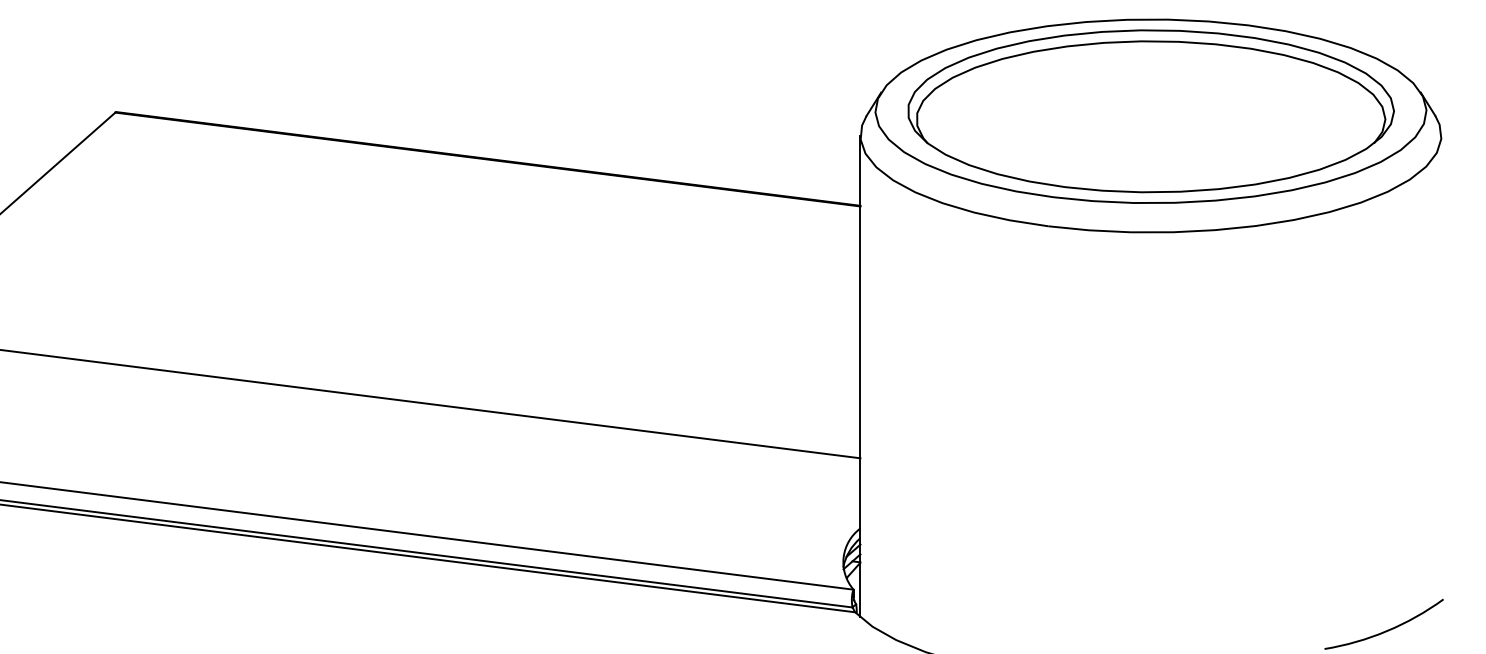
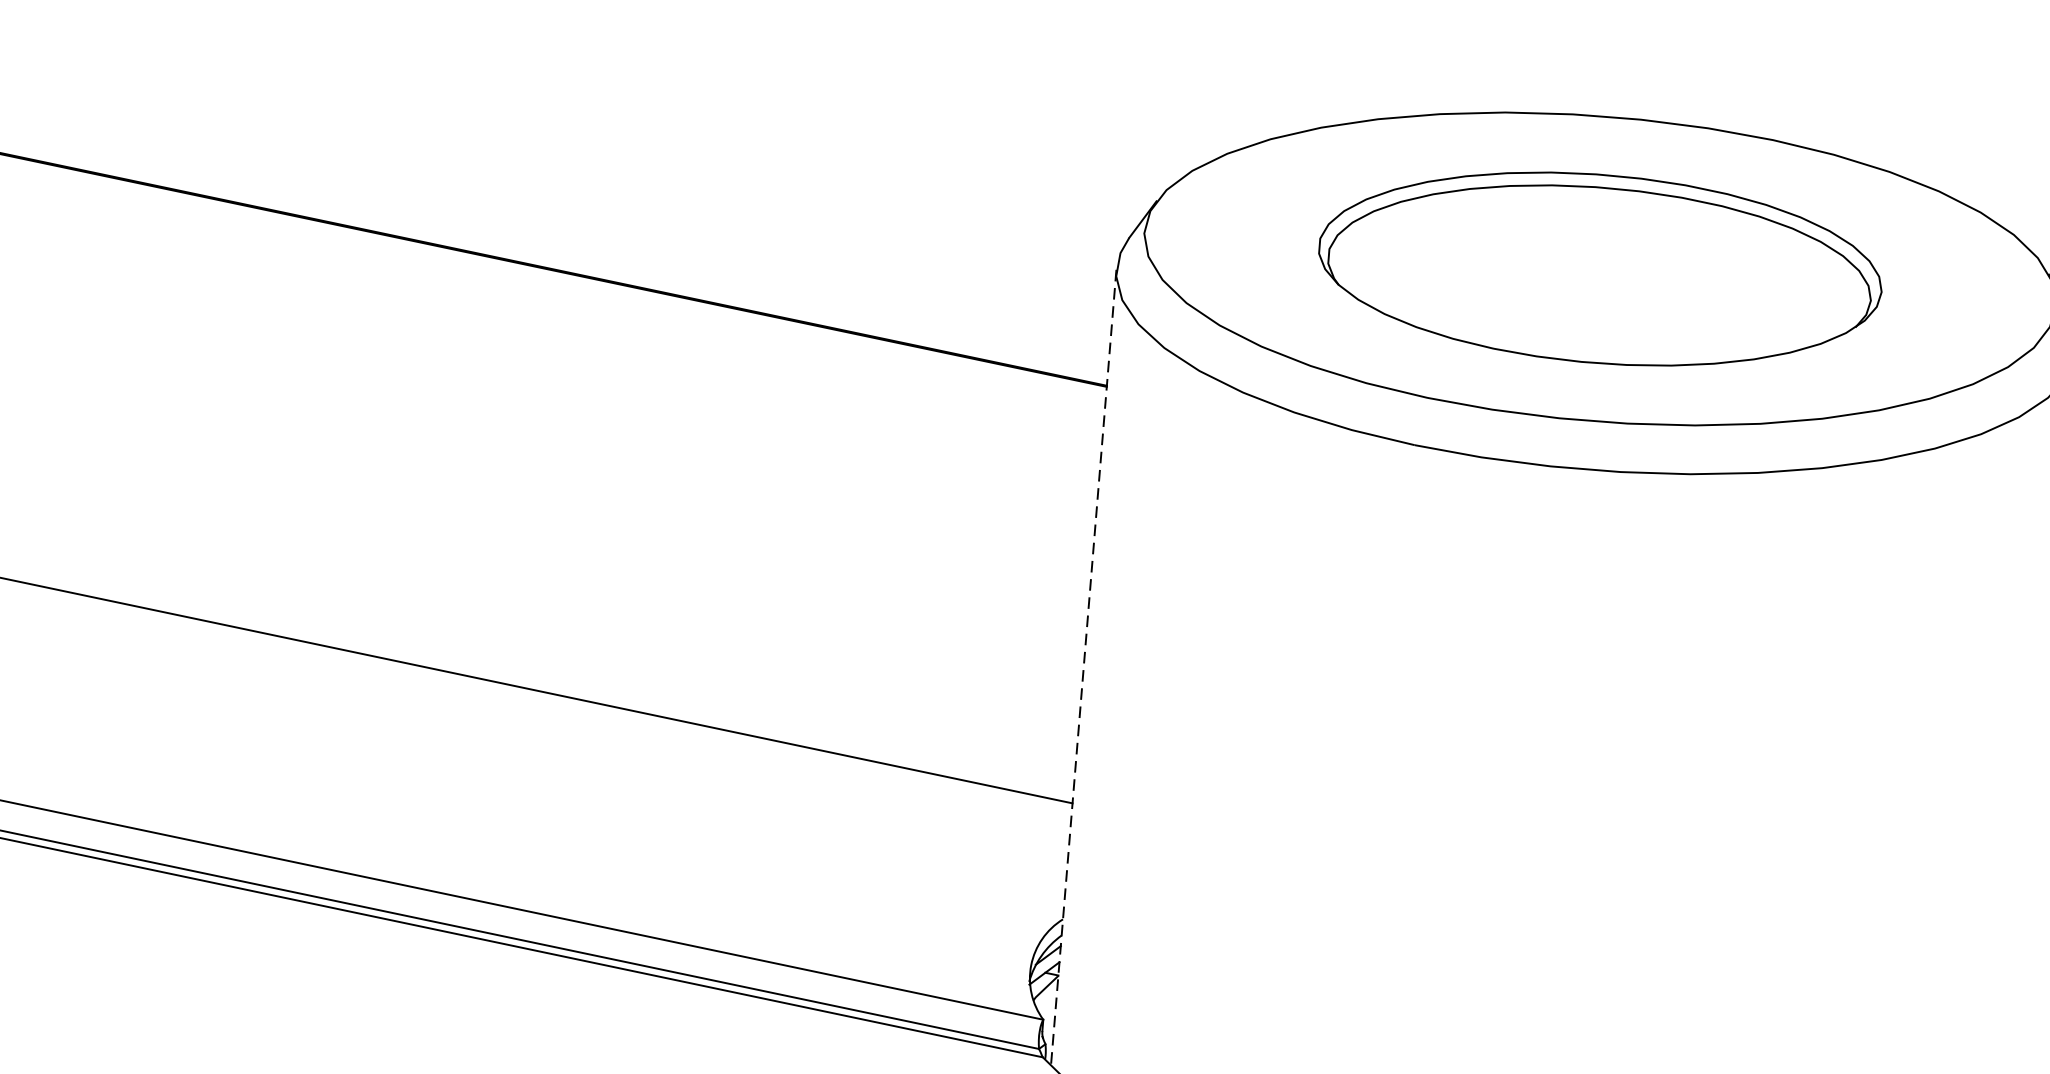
part: (1150, 111) -> (1599, 269), size x0.7
line: (860, 376) -> (1083, 668), solid -> dashed

